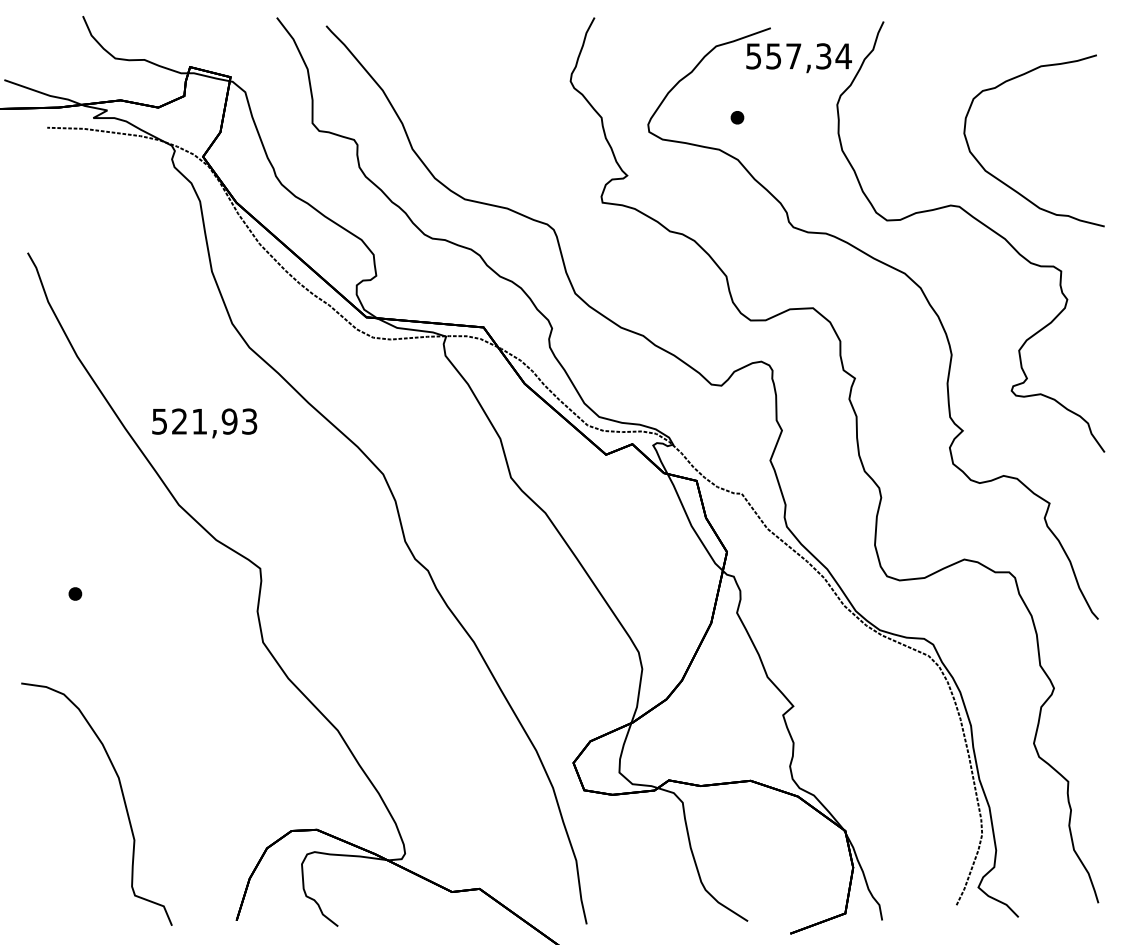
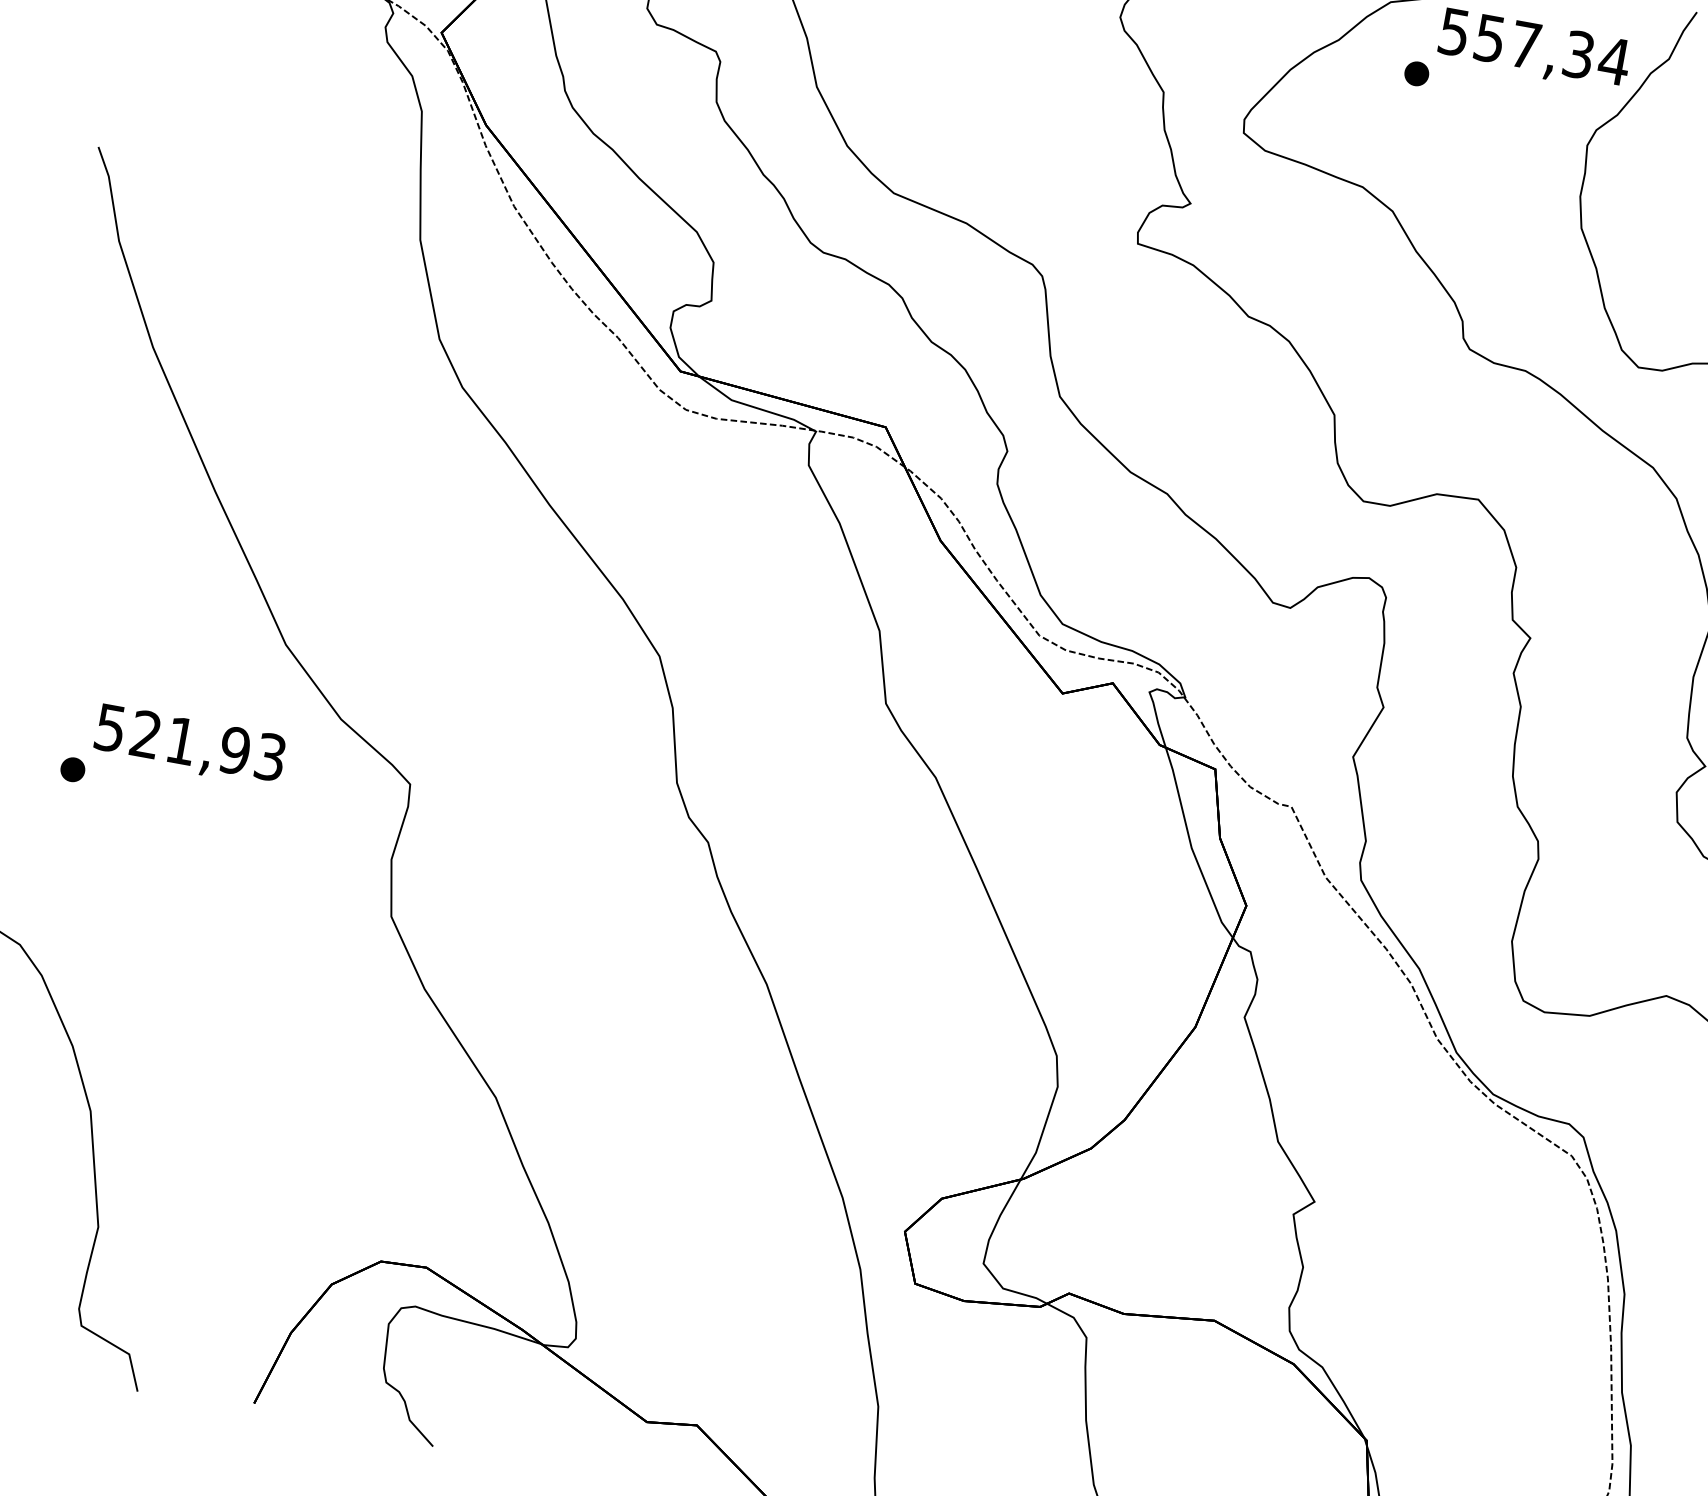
part: (737, 117) -> (1416, 73), moved
text: (204, 423) -> (189, 745), moved

